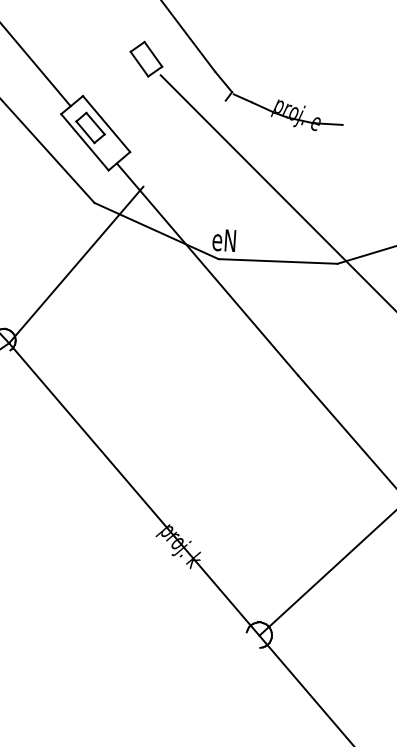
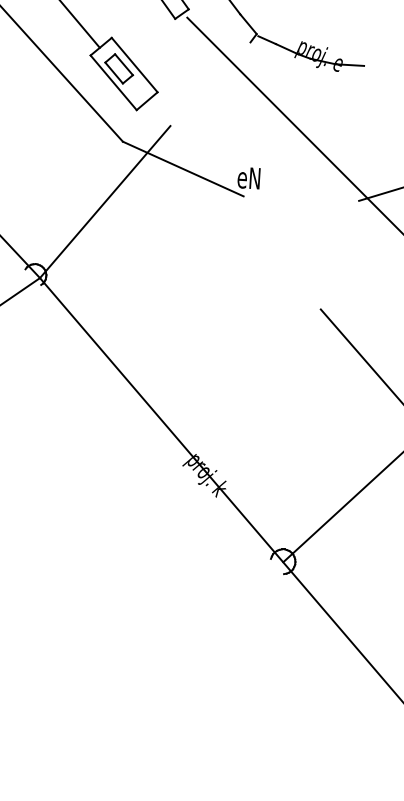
line: (278, 261) -> (301, 198), removed
line: (207, 269) -> (232, 206), removed

